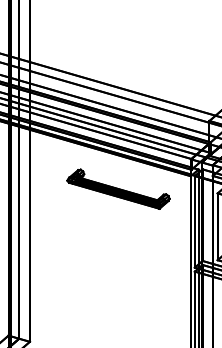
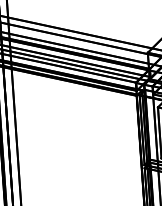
part: (118, 188) -> (82, 108), removed

